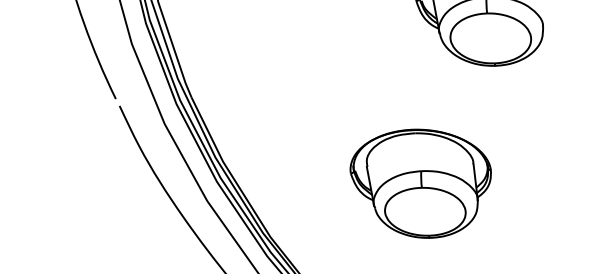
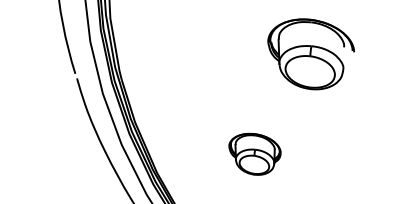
part: (421, 184) -> (254, 154), size x0.6

